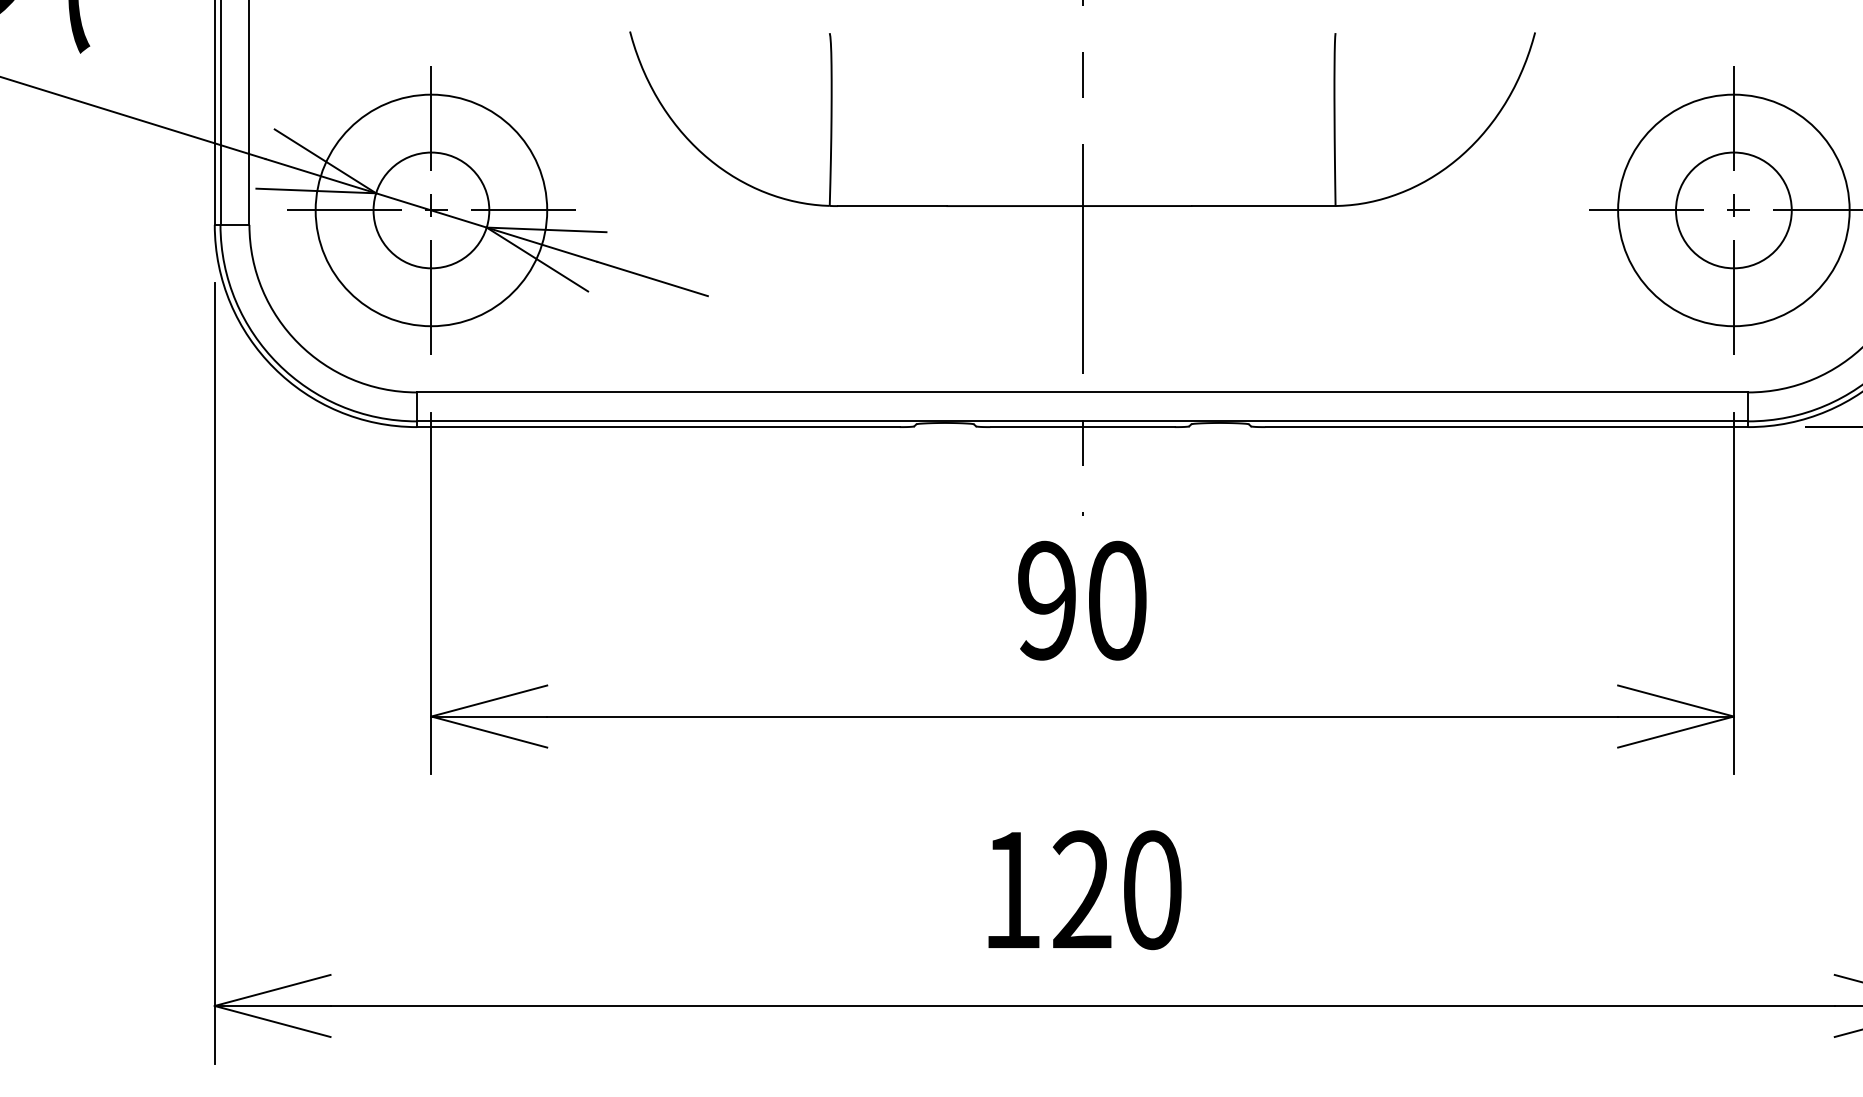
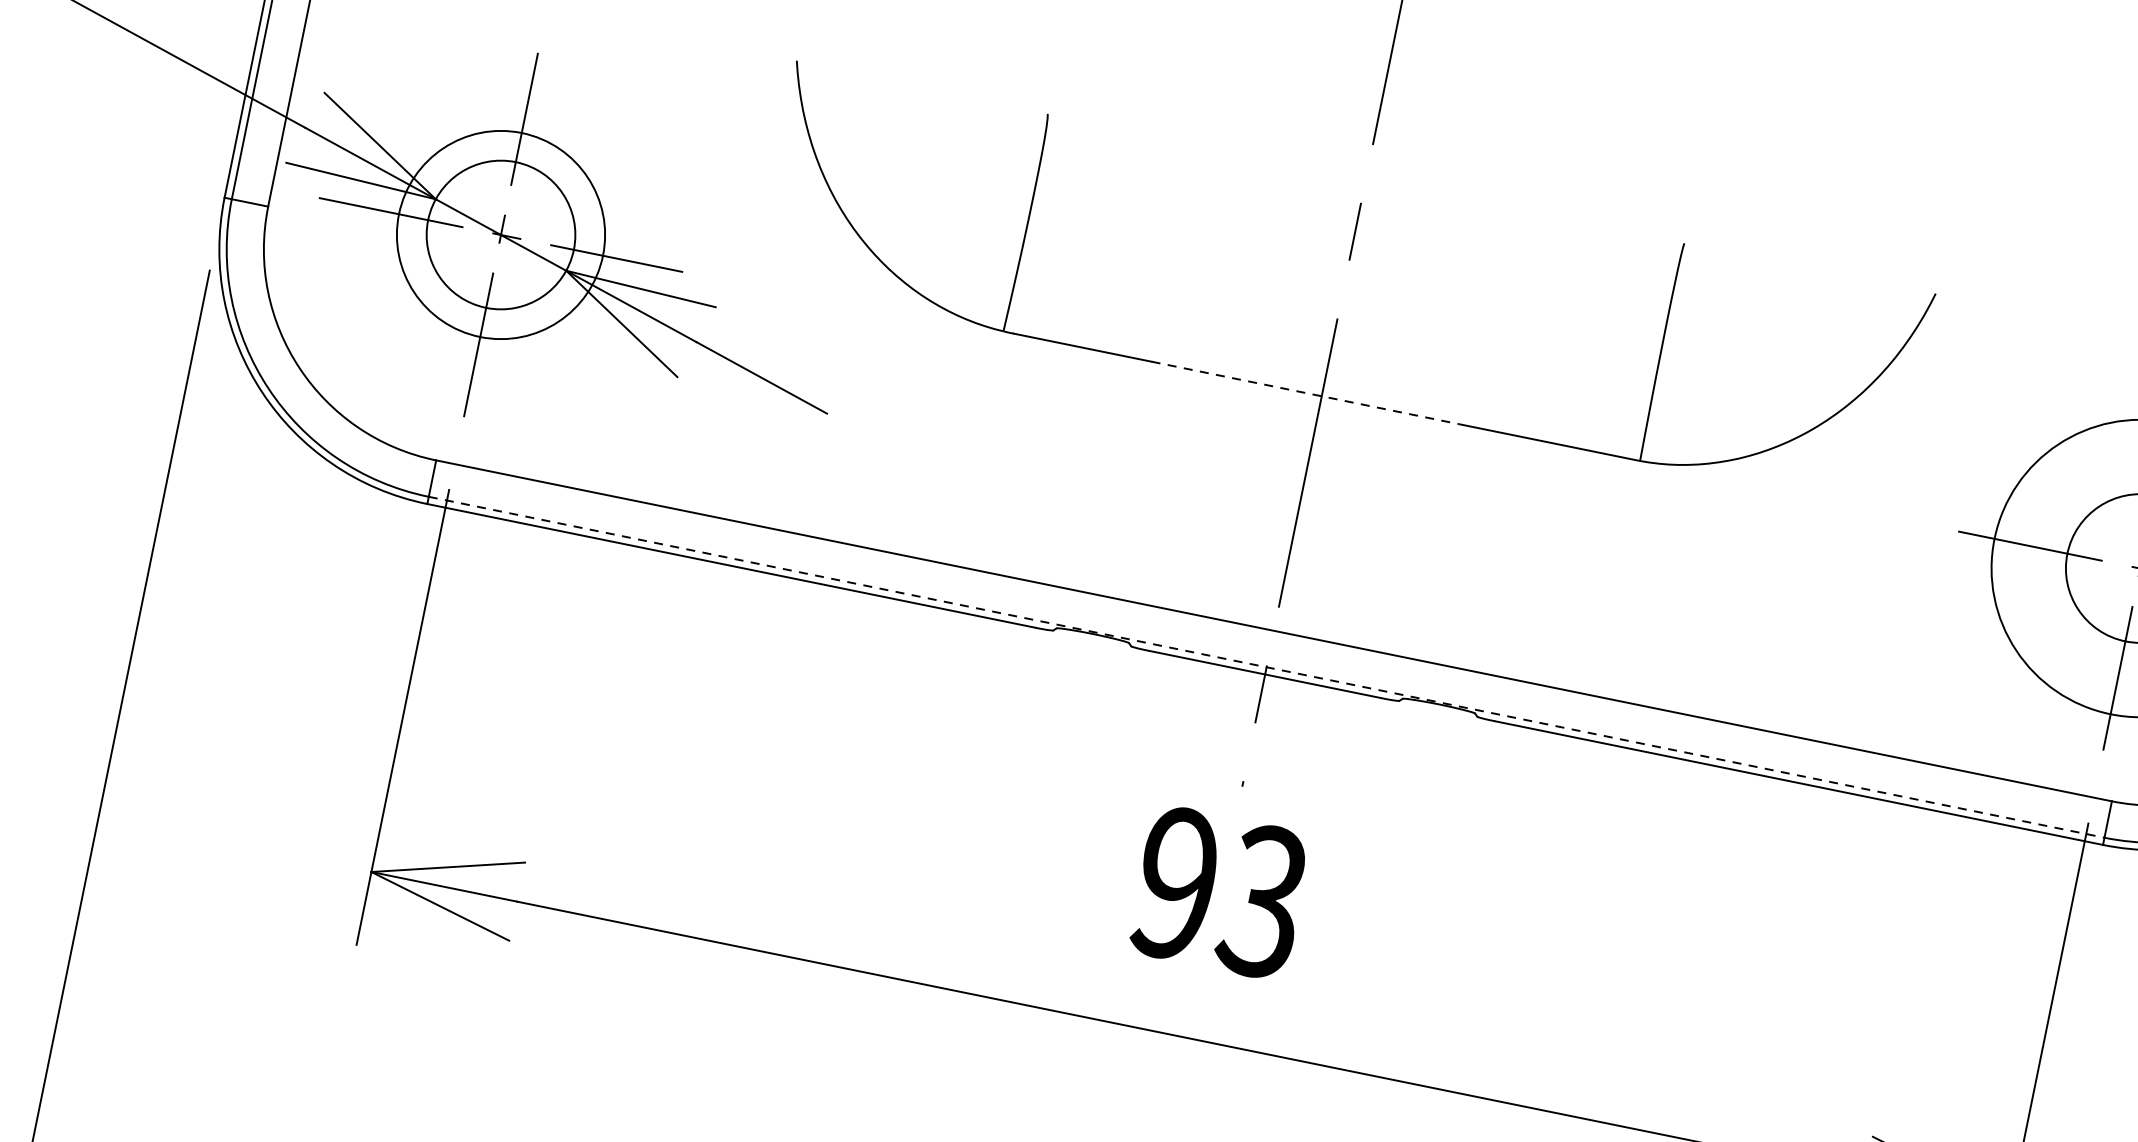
line: (1069, 206) -> (1305, 393), solid -> dashed
circle: (431, 210) -> (501, 235), size x0.7
line: (1082, 421) -> (1266, 667), solid -> dashed
text: (1116, 600) -> (1263, 901), 90 -> 93

